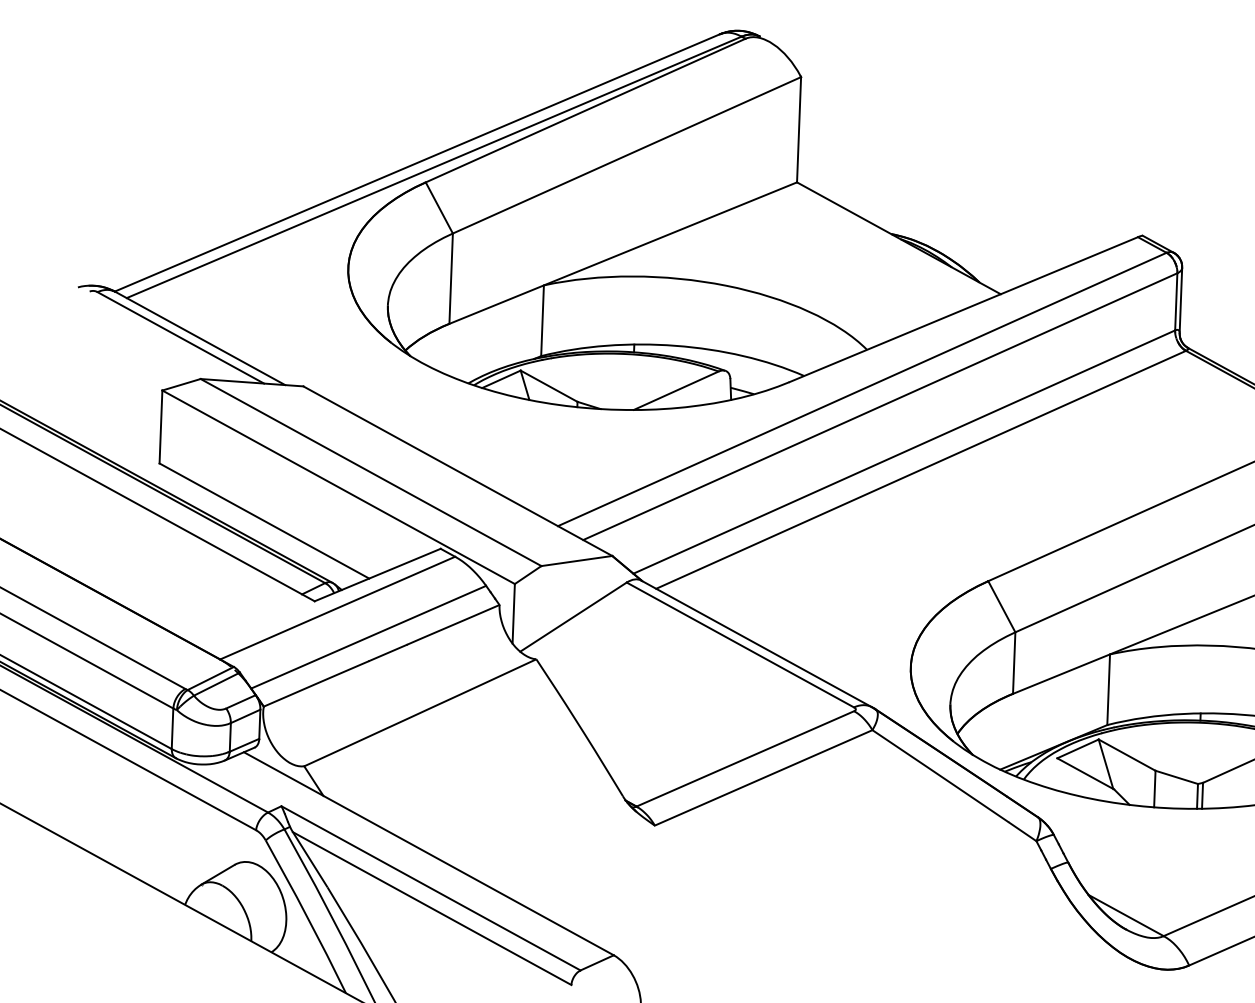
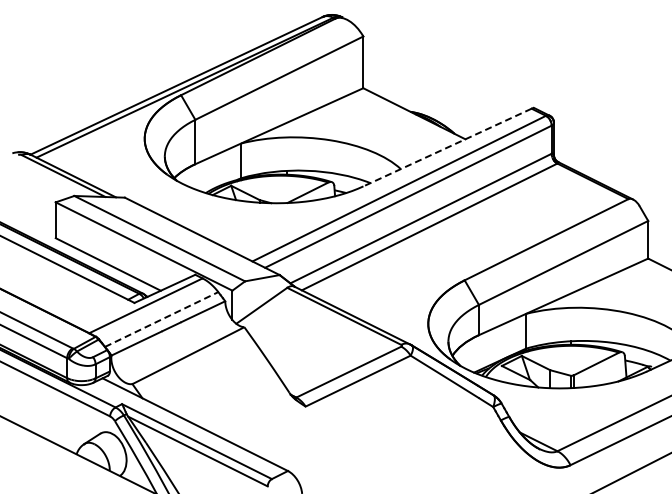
line: (963, 309) -> (447, 147), solid -> dashed
line: (368, 637) -> (161, 319), solid -> dashed

